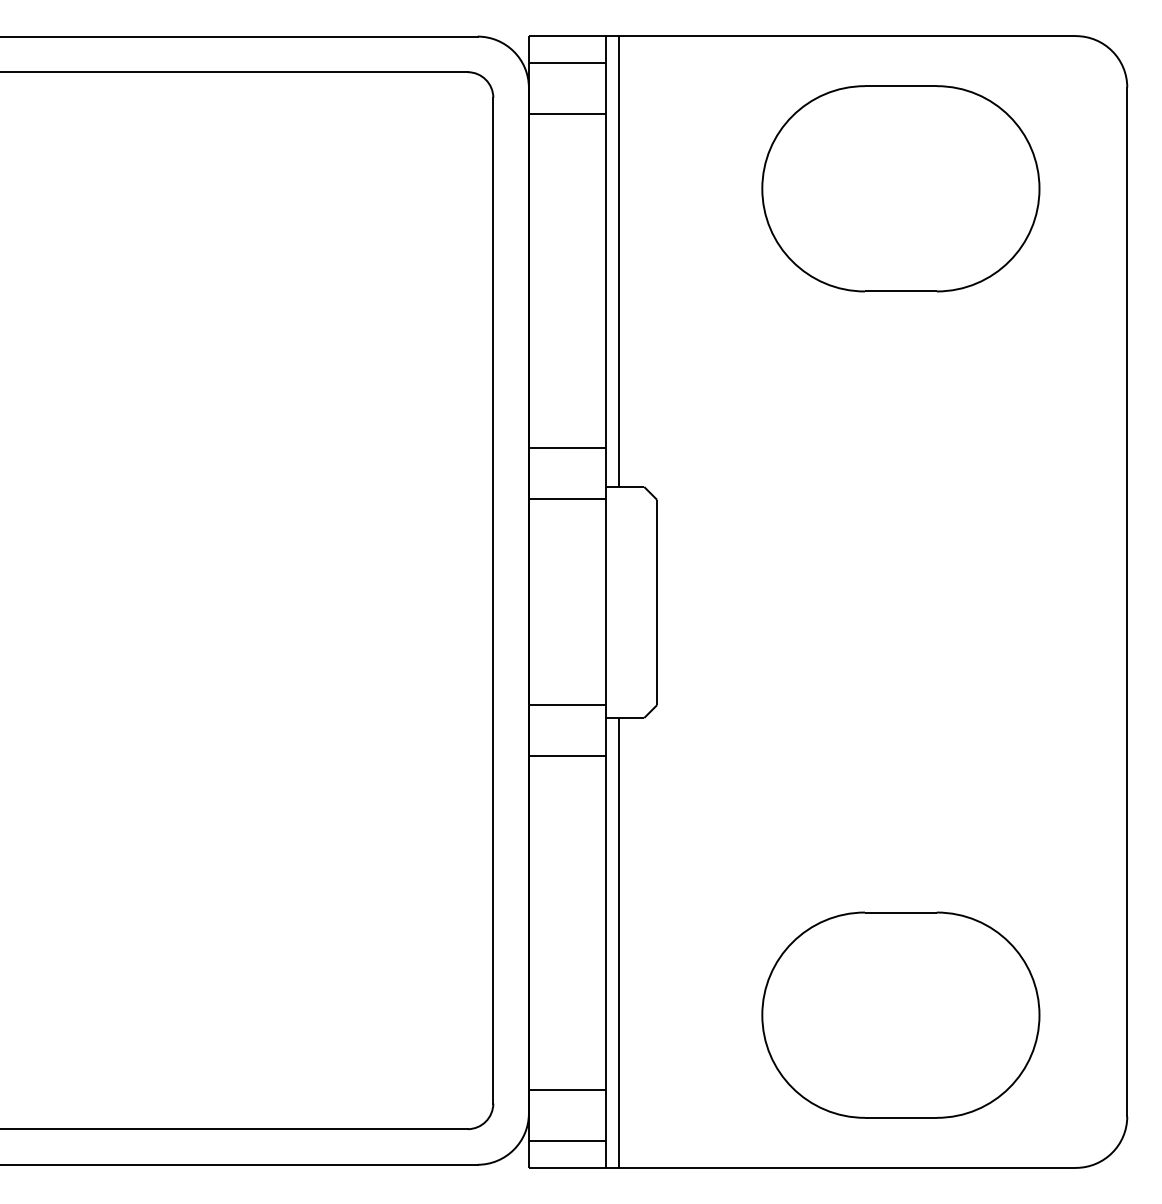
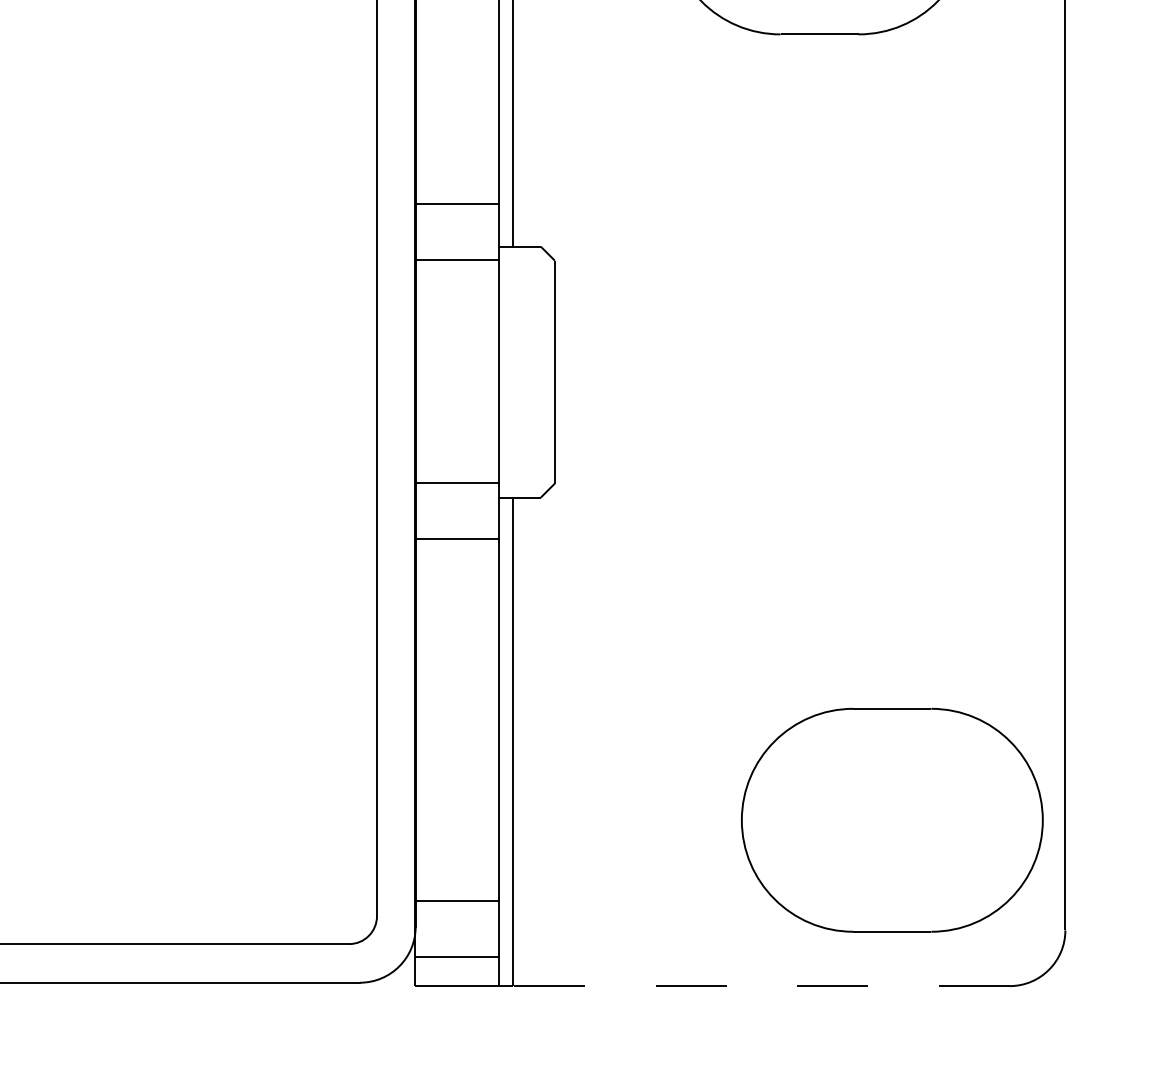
part: (900, 1014) -> (891, 819), moved
line: (847, 1167) -> (761, 985), solid -> dashed

